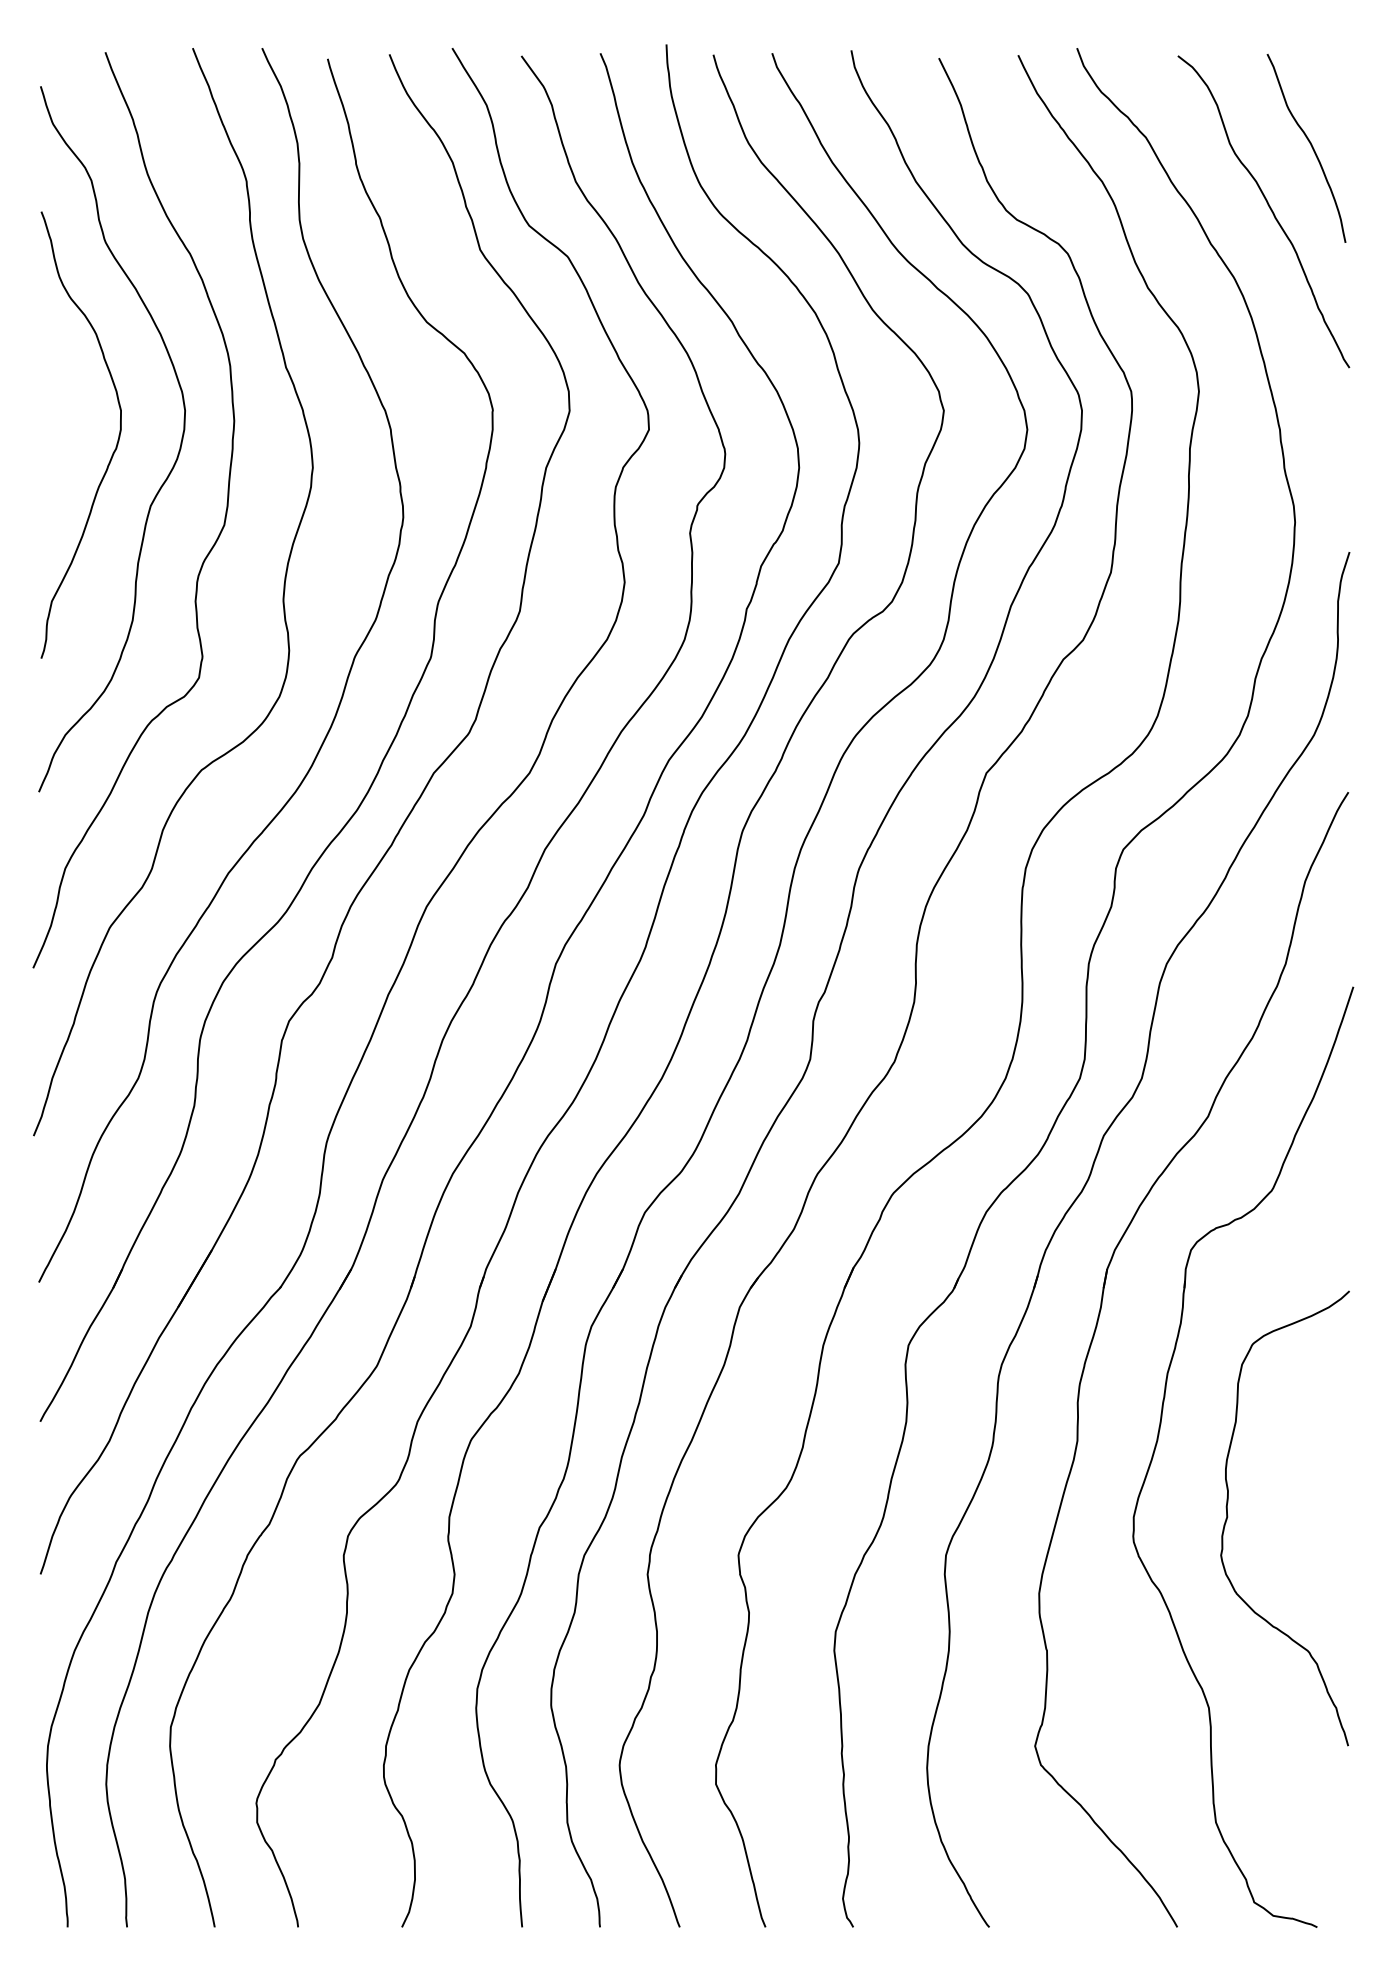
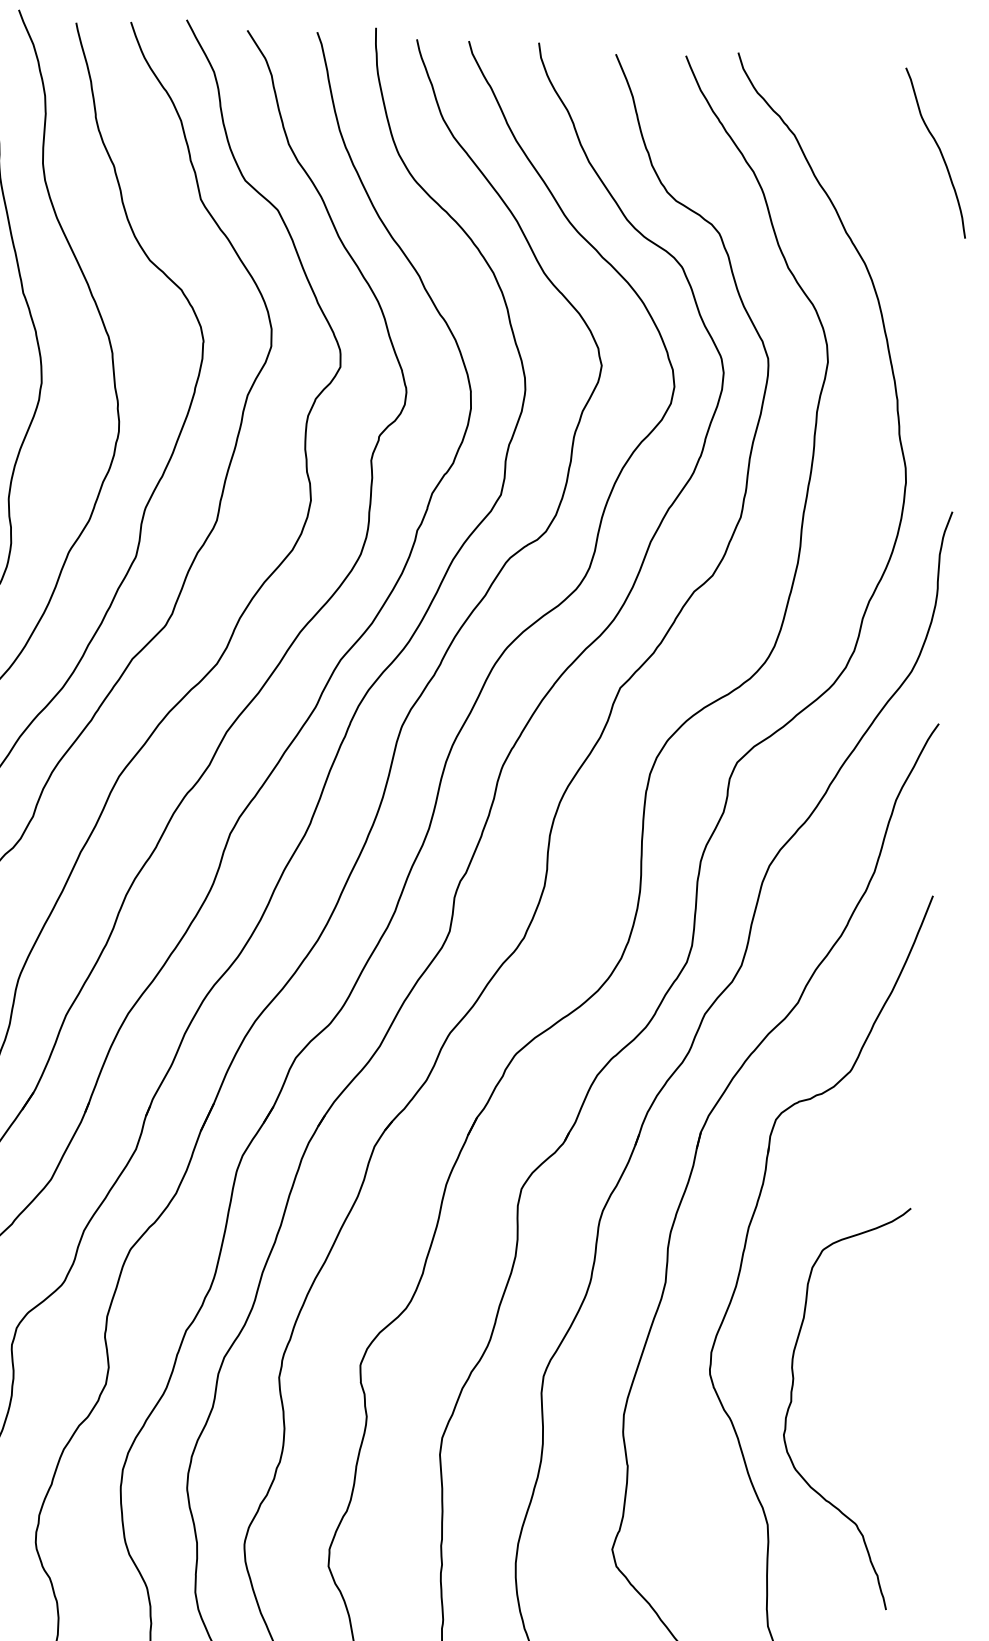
curve: (1269, 208) -> (899, 204), removed
curve: (1228, 1517) -> (792, 1401), moved

